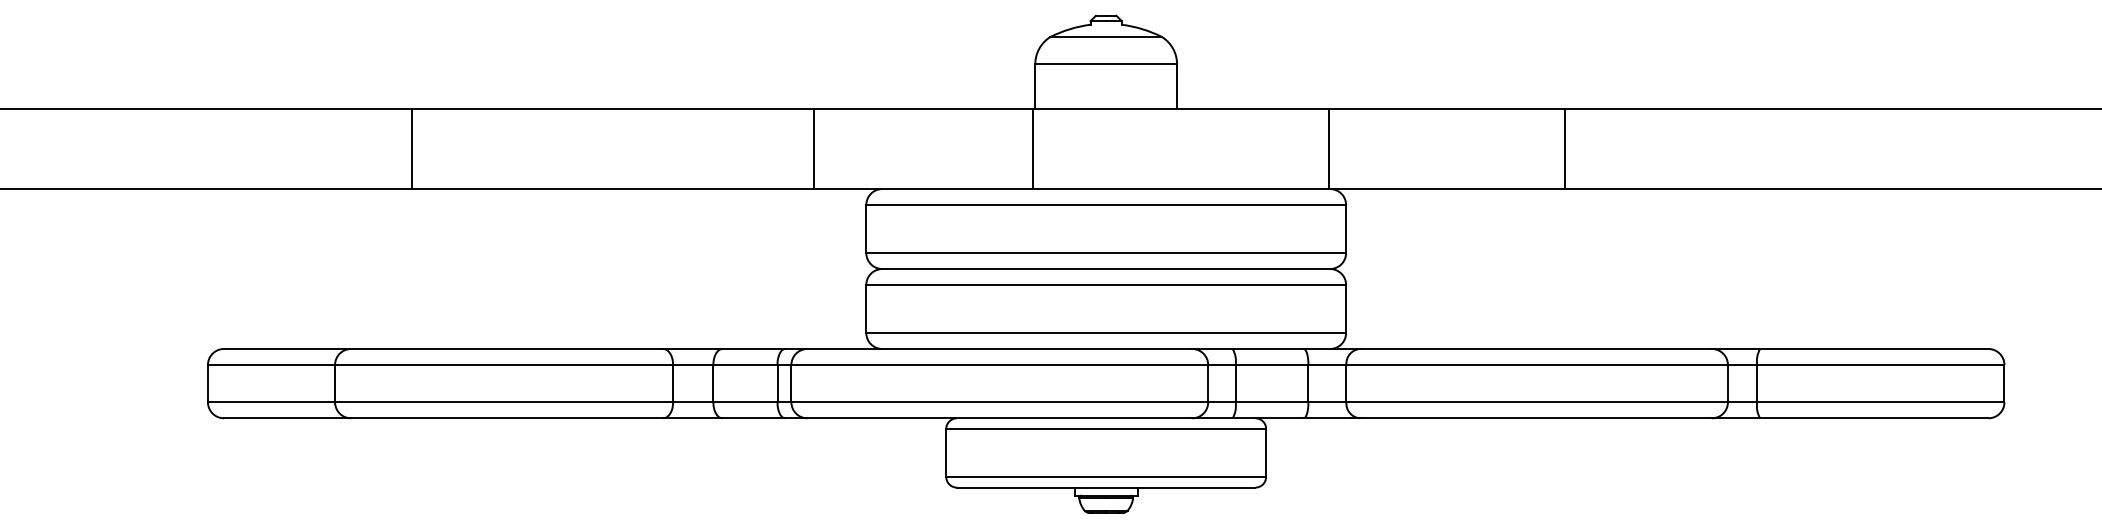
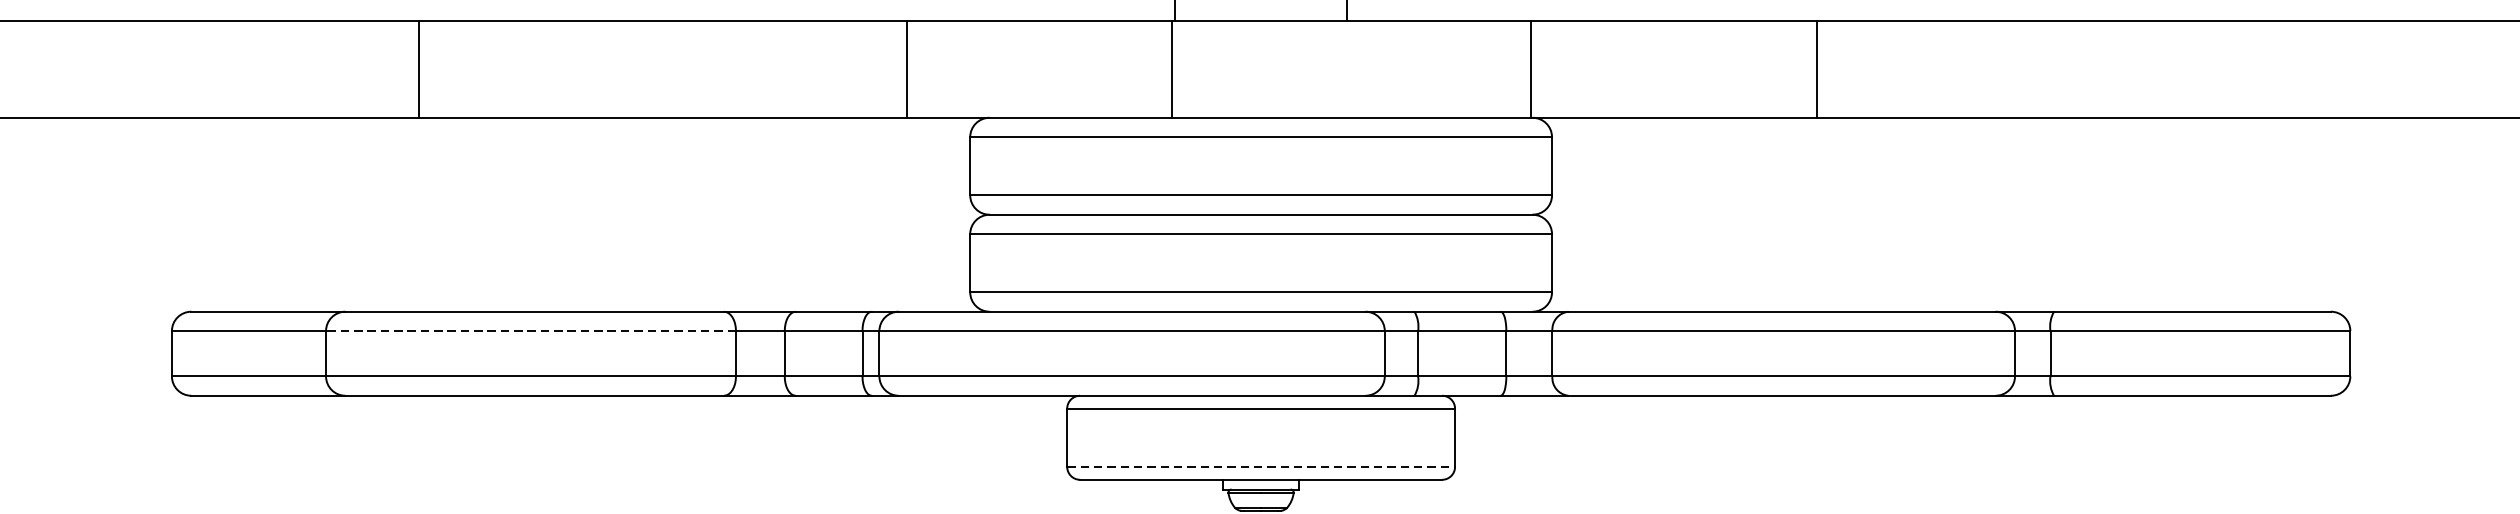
line: (503, 364) -> (530, 330), solid -> dashed
line: (1106, 476) -> (1261, 466), solid -> dashed

